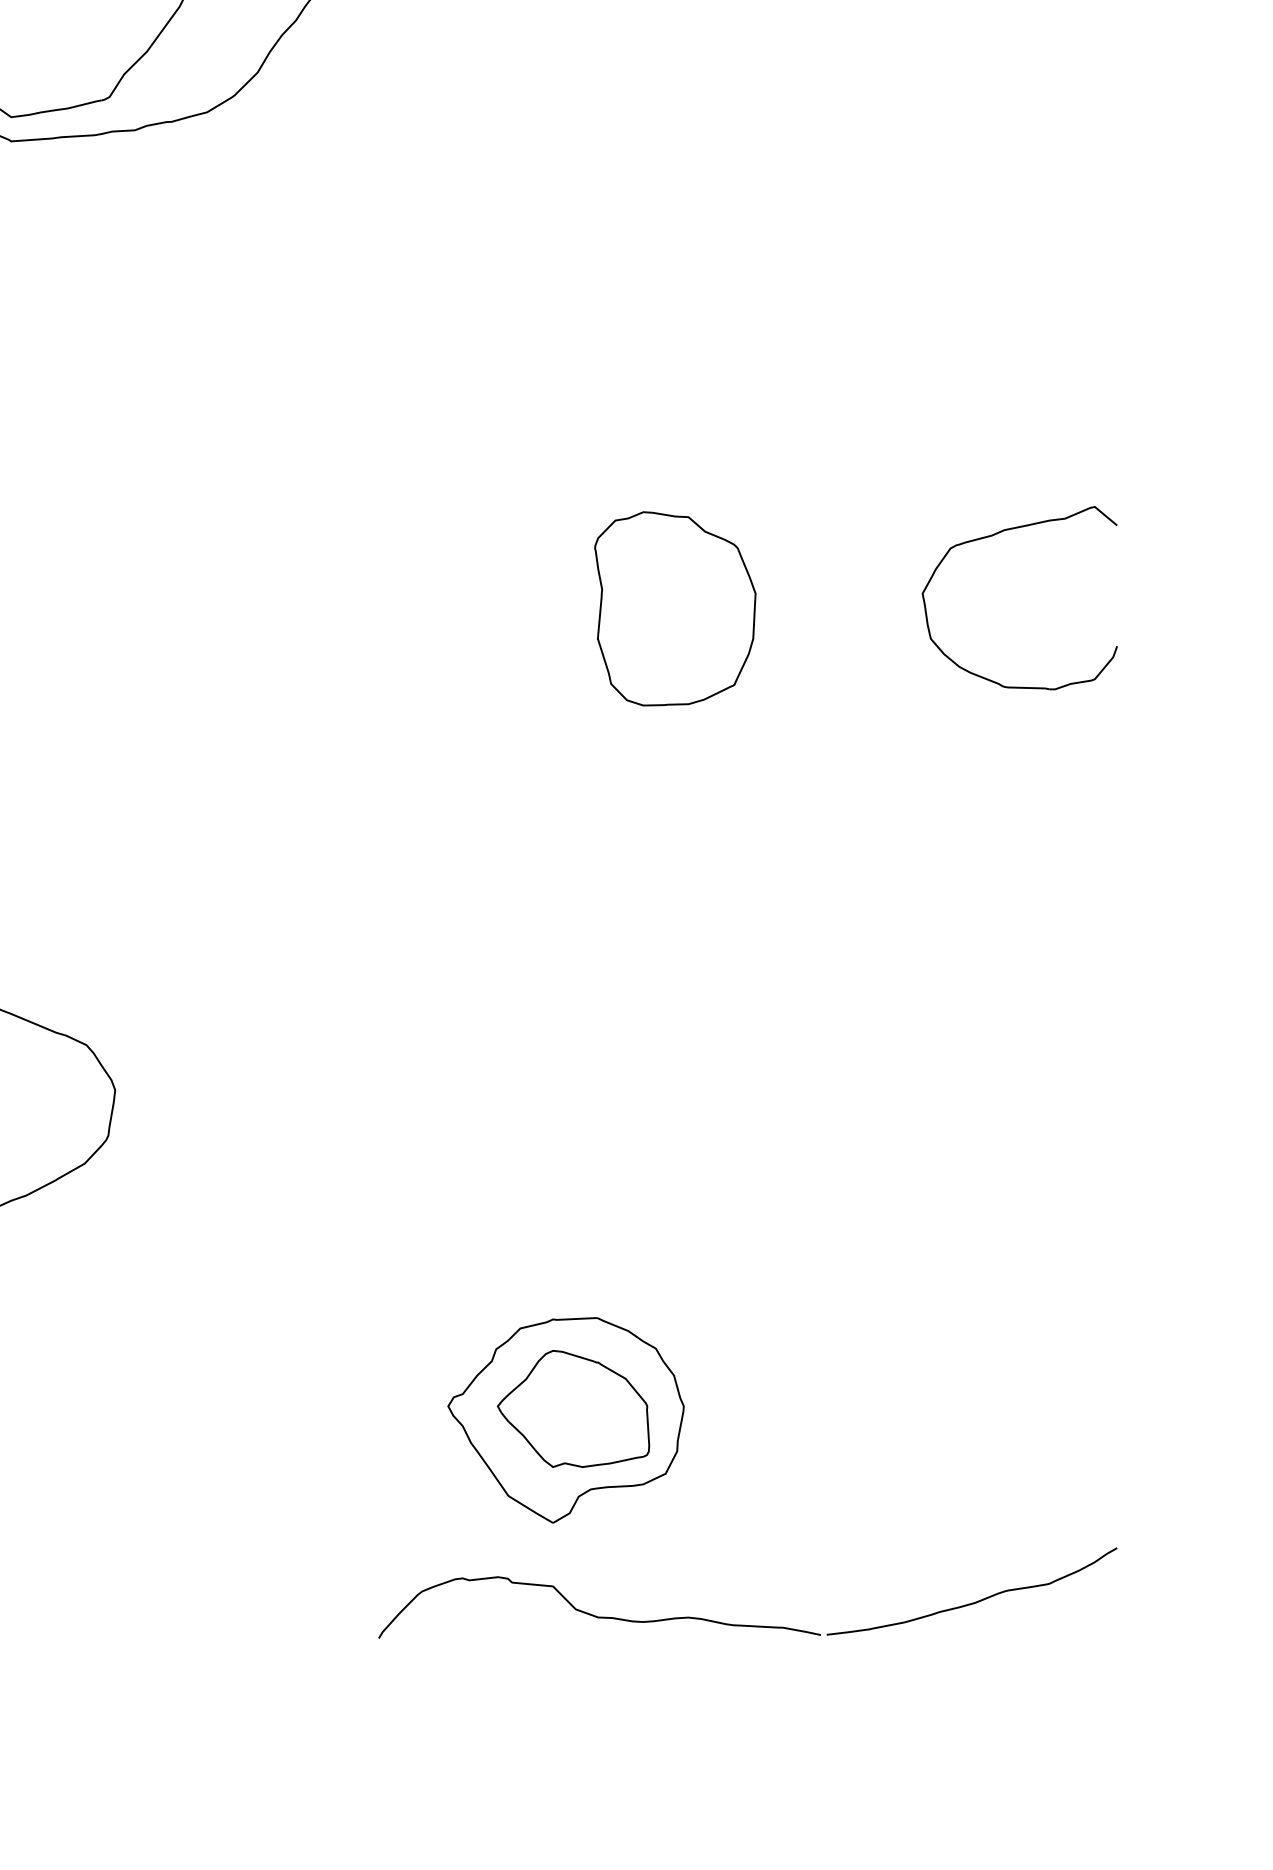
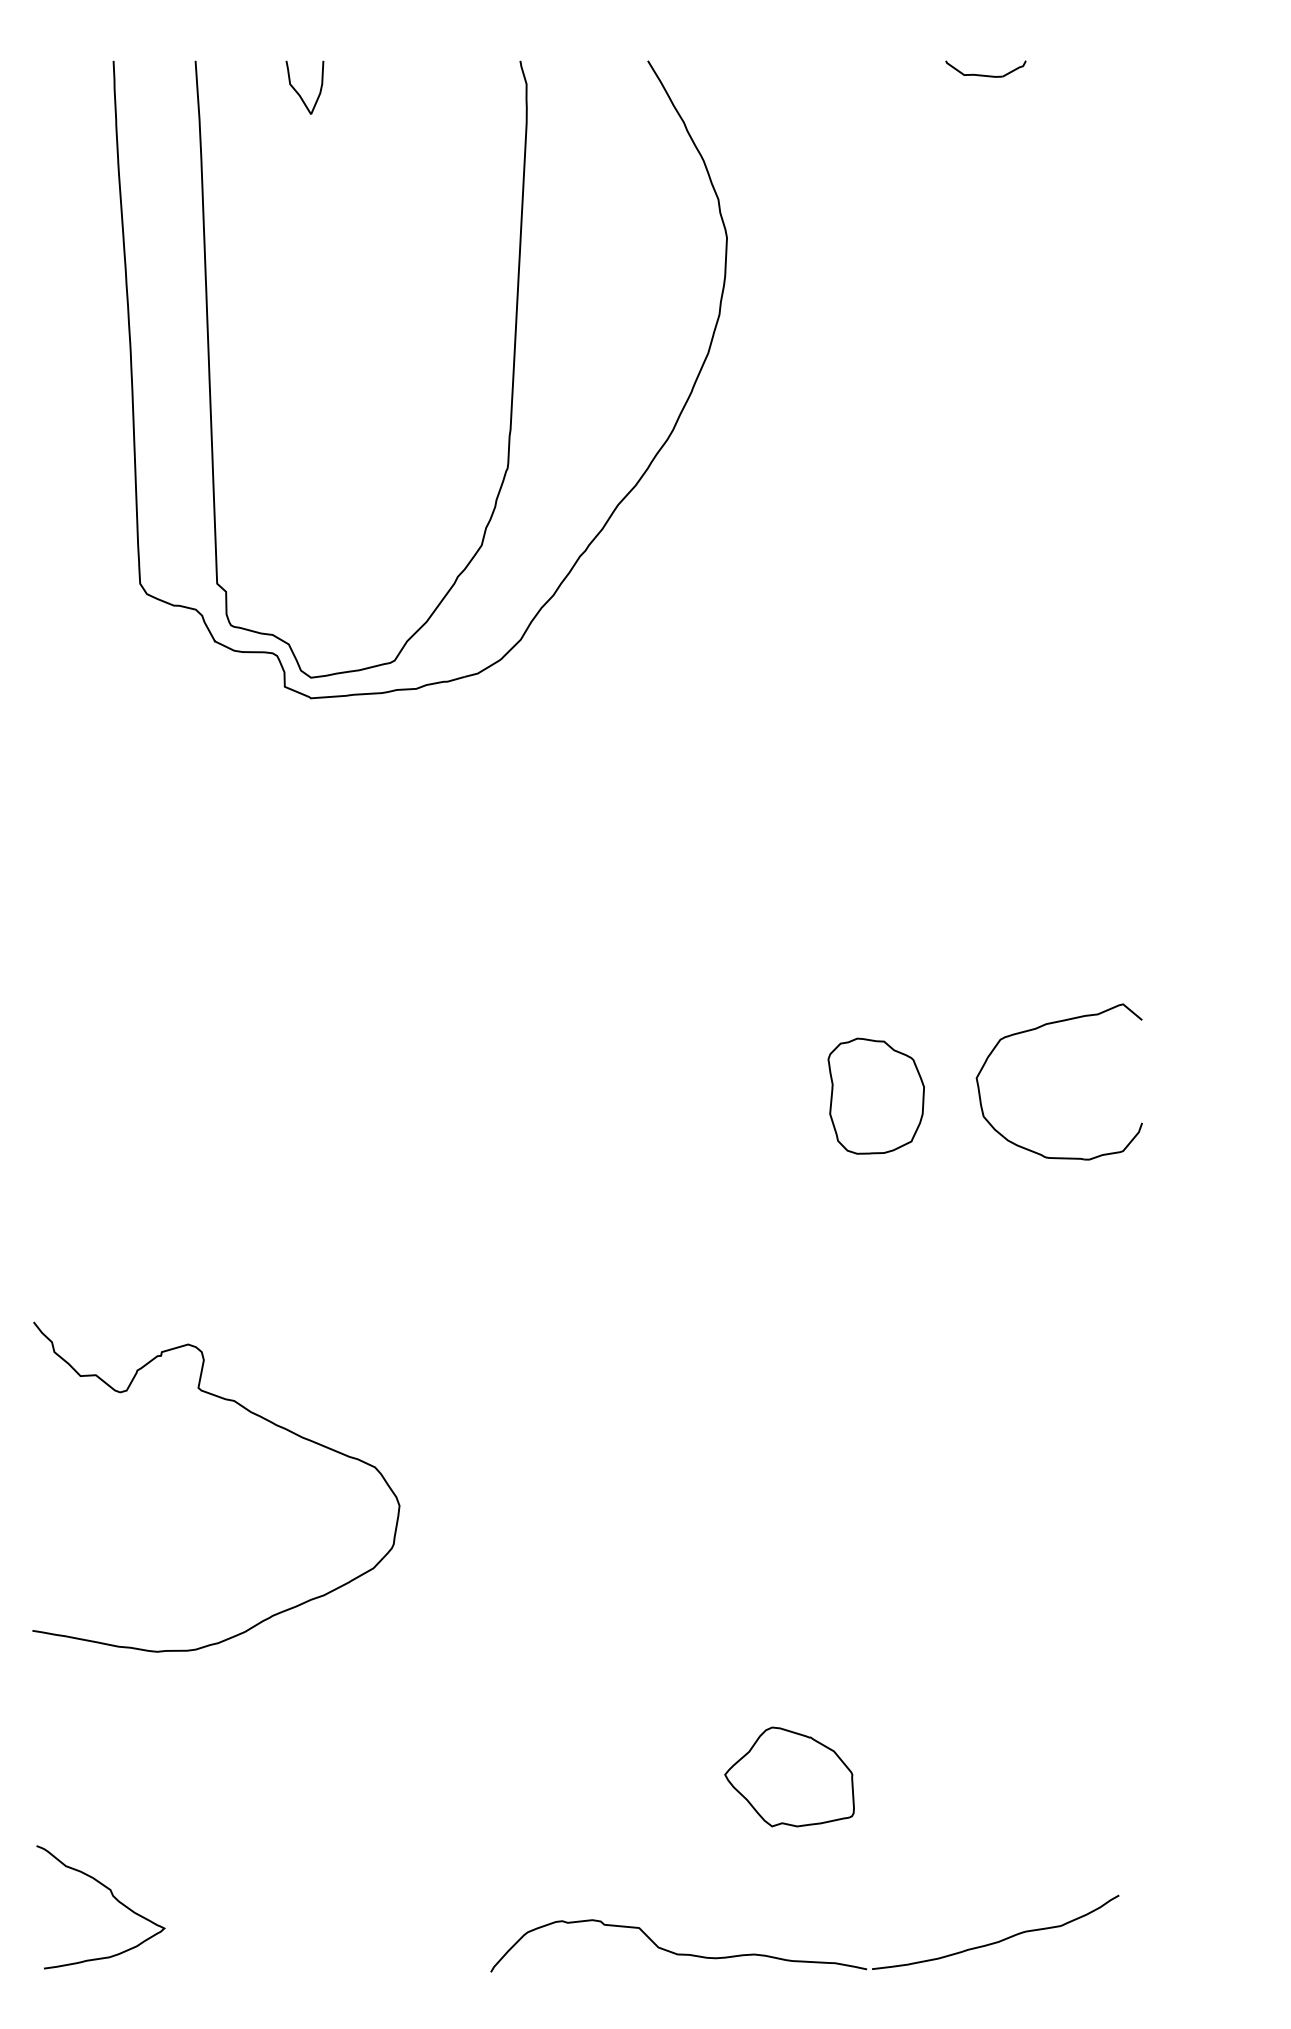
part: (996, 535) -> (1039, 1028), moved
part: (675, 609) -> (876, 1096), size x0.7
part: (566, 1420) -> (783, 1786), removed
part: (747, 1624) -> (804, 1960), moved

